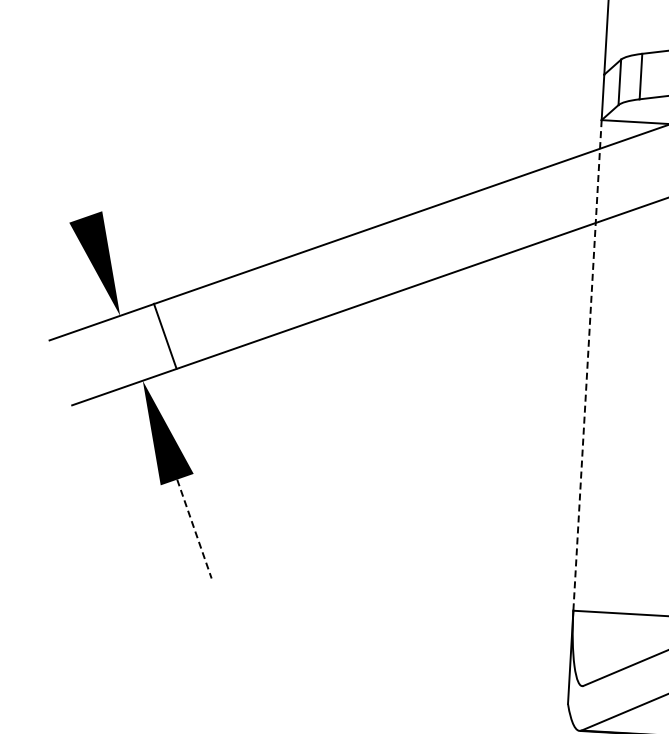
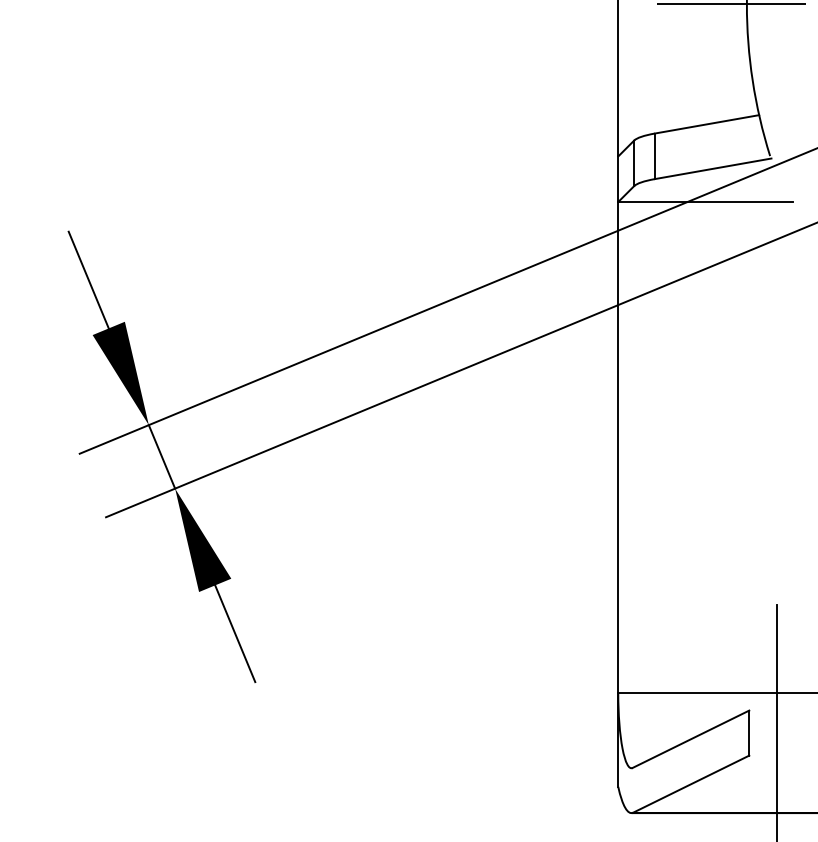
line: (68, 166) -> (88, 279), added
line: (164, 335) -> (161, 456), moved
line: (587, 365) -> (618, 447), dashed -> solid
line: (194, 529) -> (235, 634), dashed -> solid

